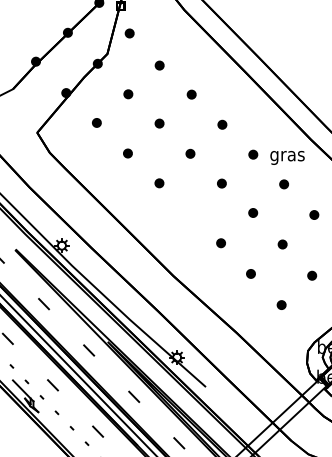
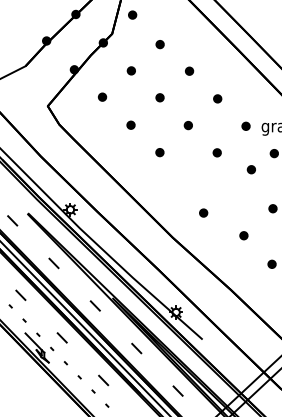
part: (253, 212) -> (251, 169), moved
part: (220, 243) -> (203, 213), moved

